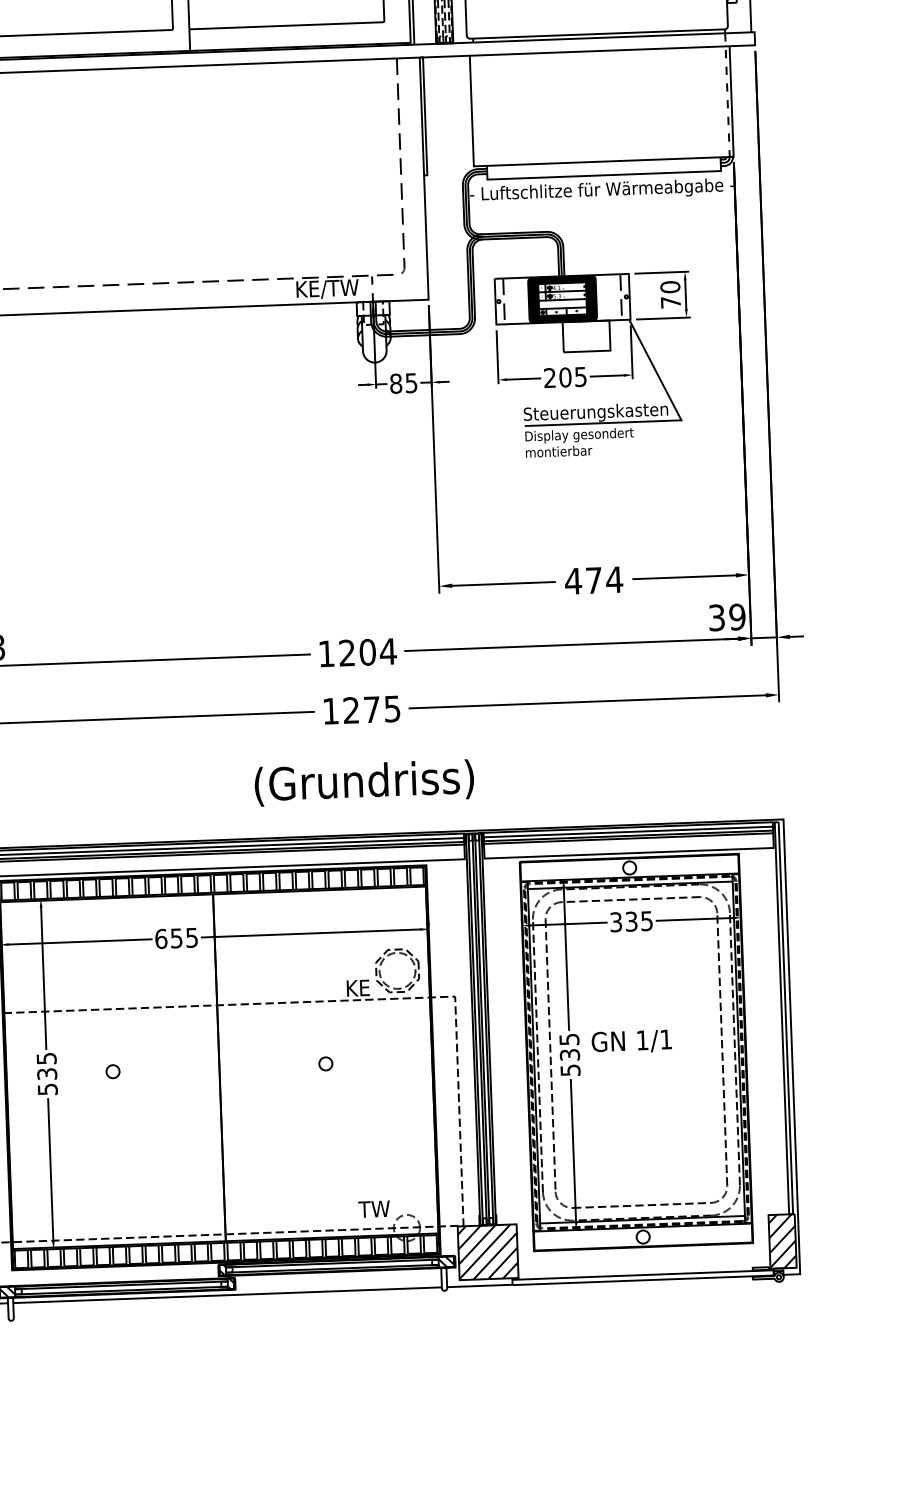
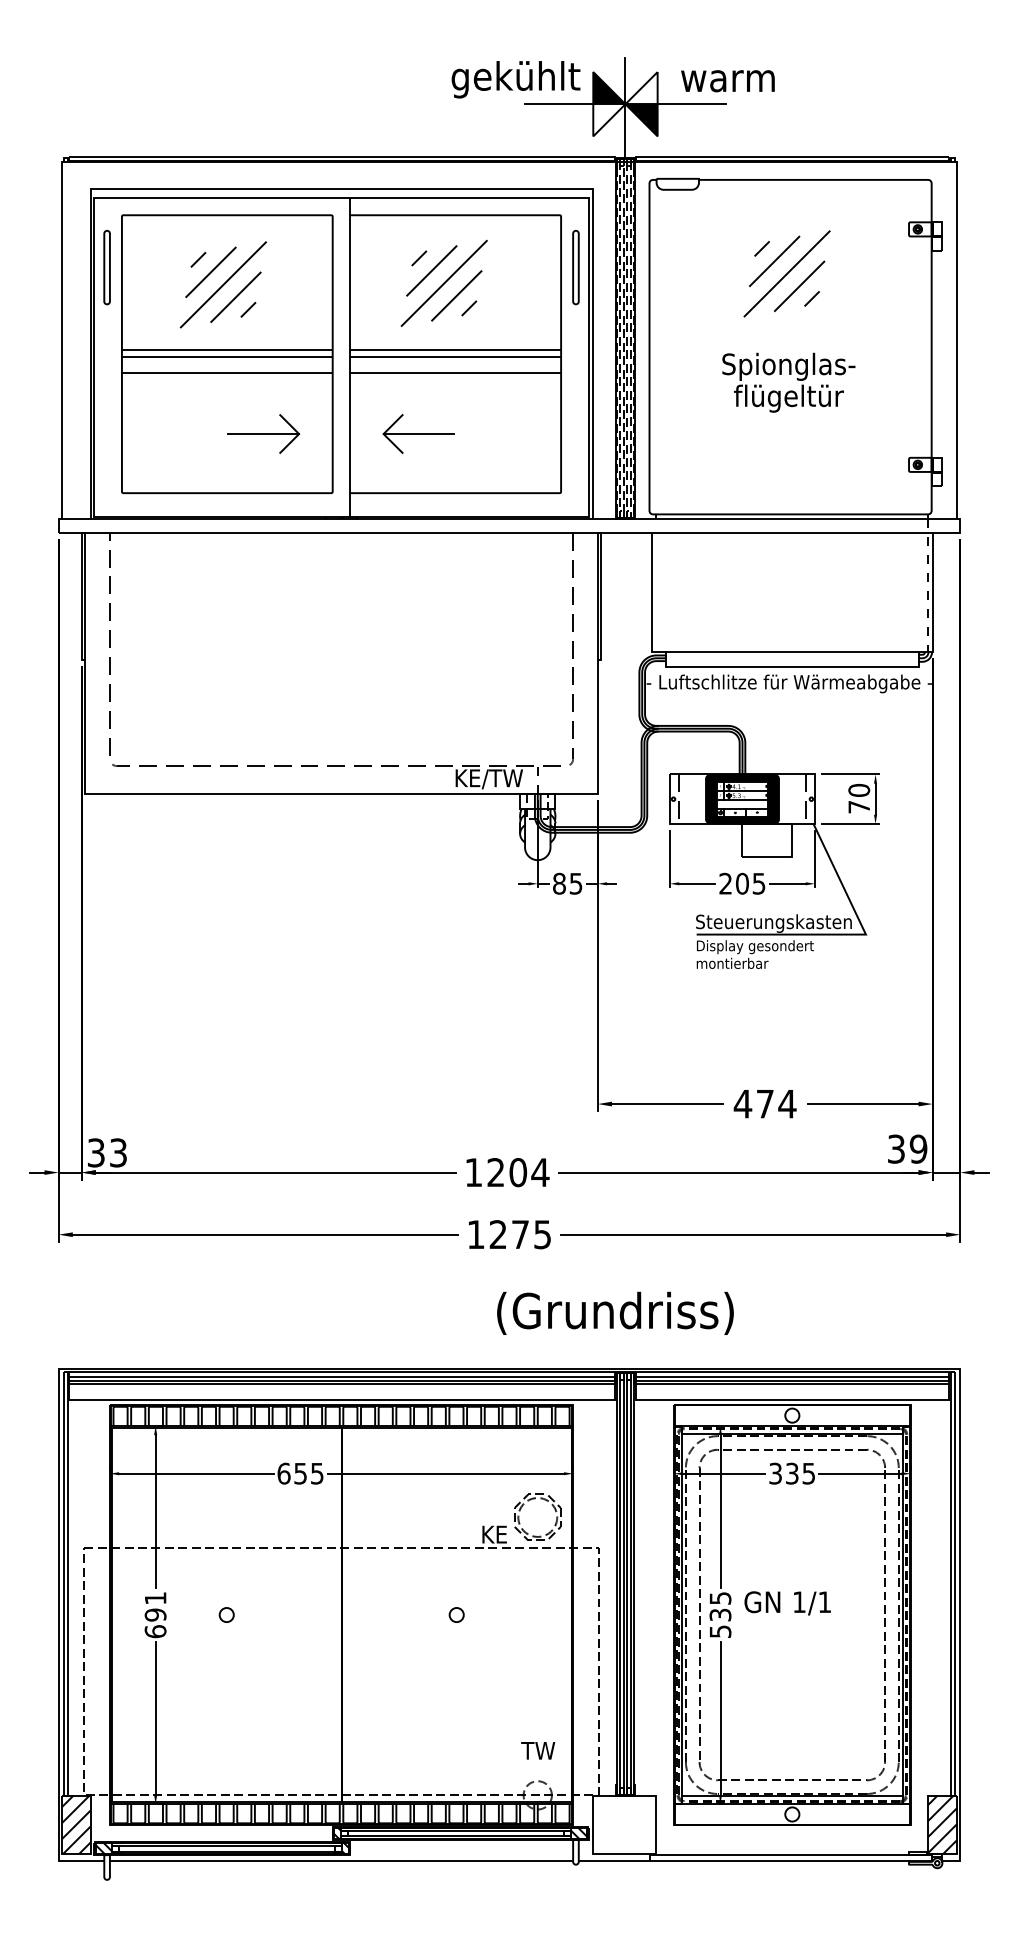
text: (364, 782) -> (615, 1312), moved
text: (47, 1074) -> (155, 1615), 535 -> 691
text: (374, 1208) -> (538, 1750), moved
hatch: (488, 1252) -> (624, 1824), removed

